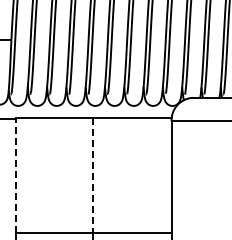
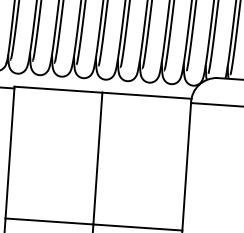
line: (16, 175) -> (10, 152), dashed -> solid
line: (93, 175) -> (97, 158), dashed -> solid

